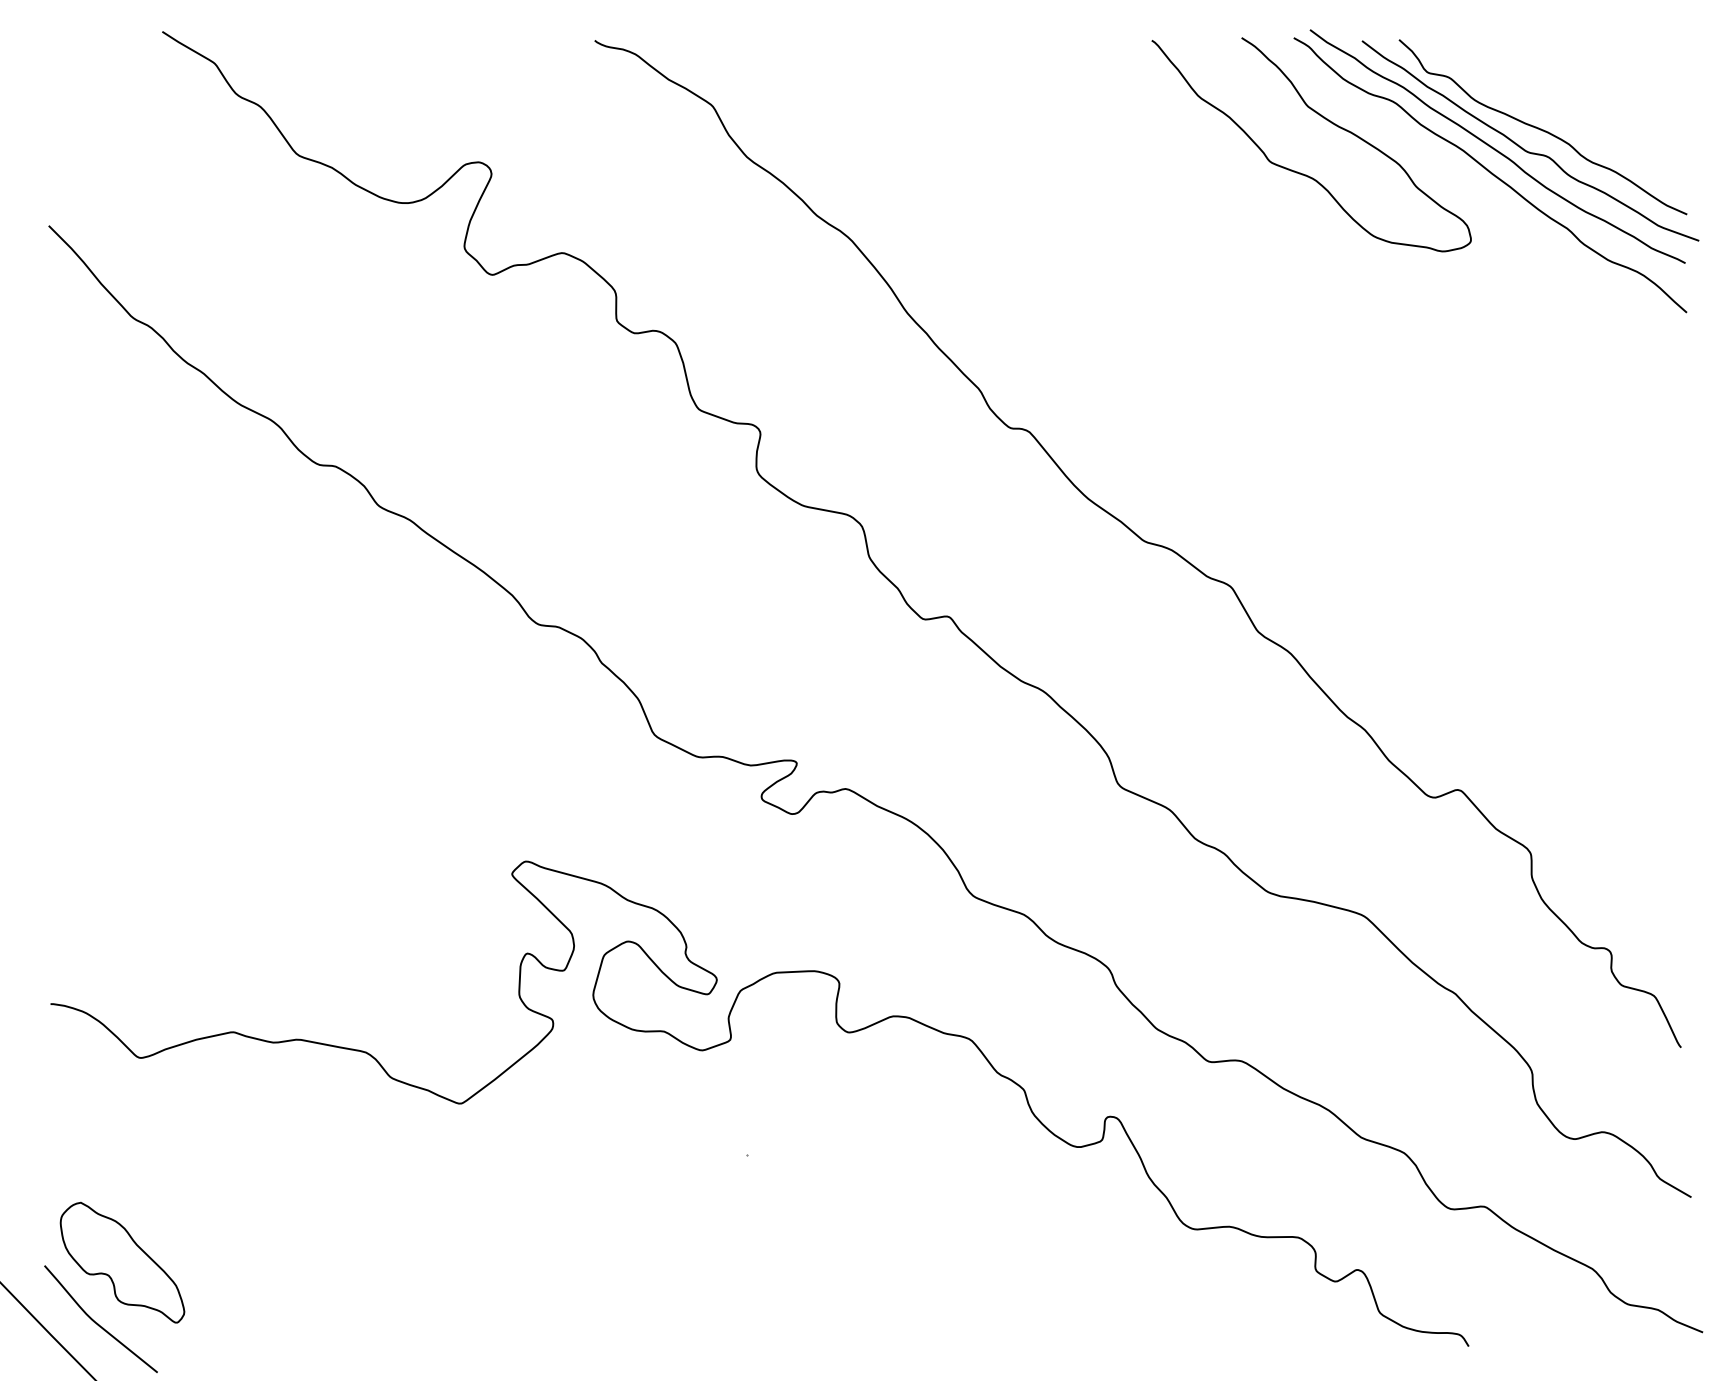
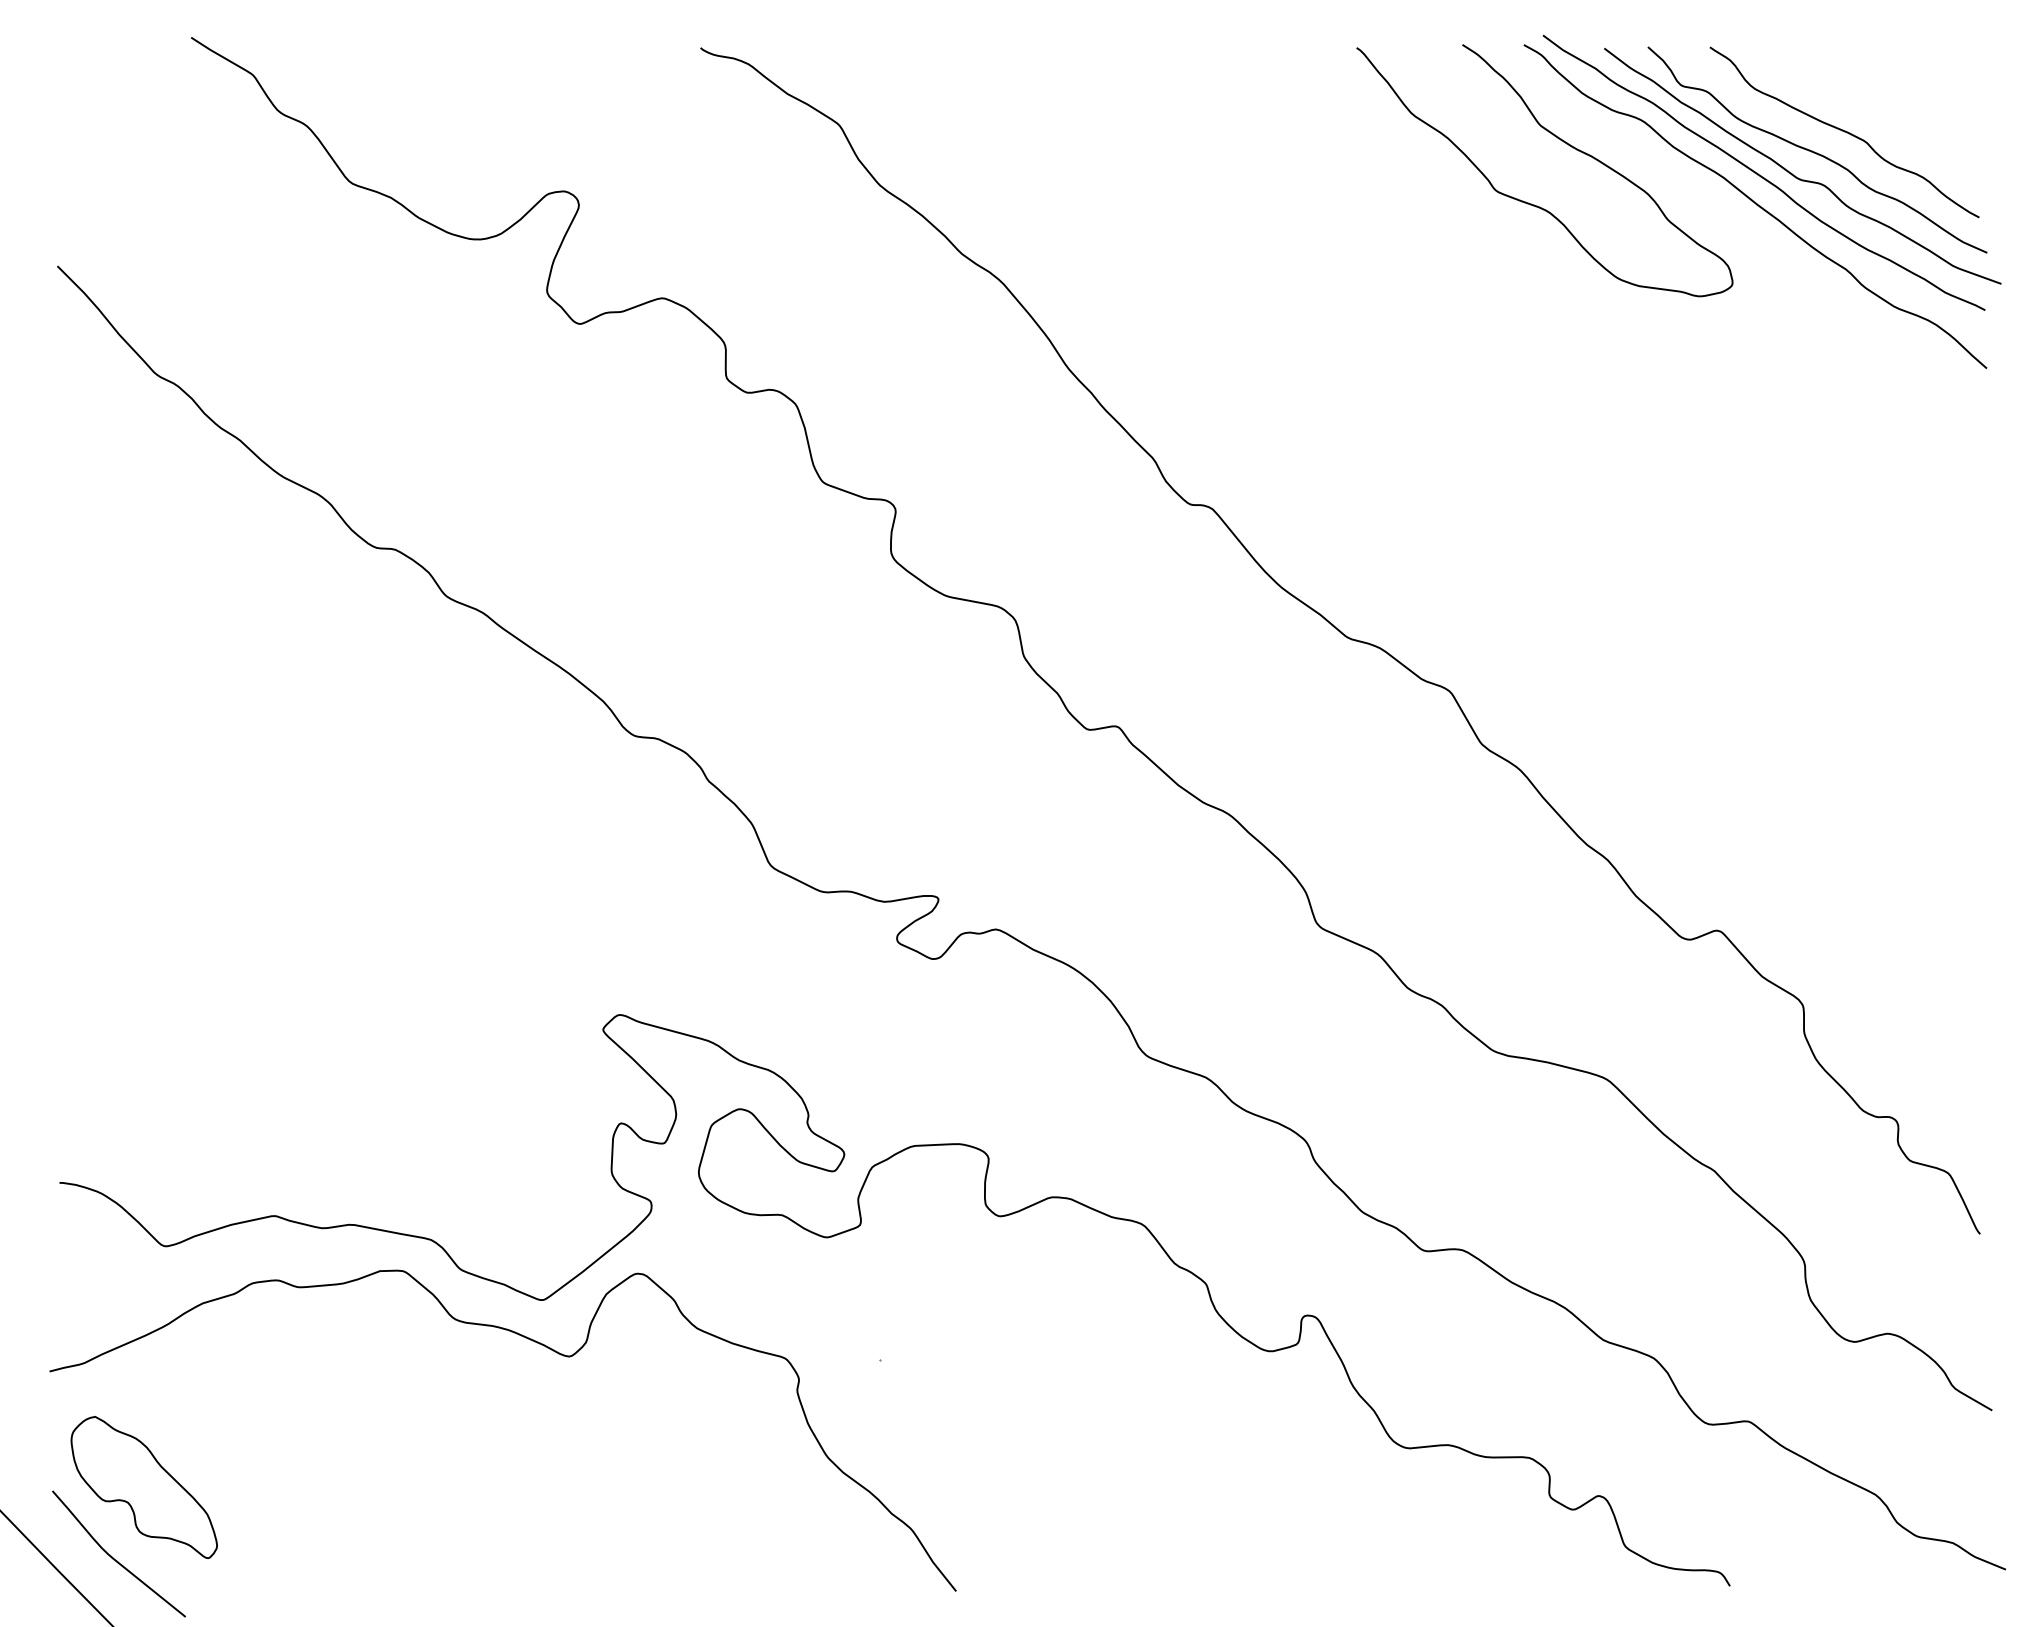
curve: (1566, 112) -> (1844, 132), added
curve: (463, 1143) -> (545, 1347), added

